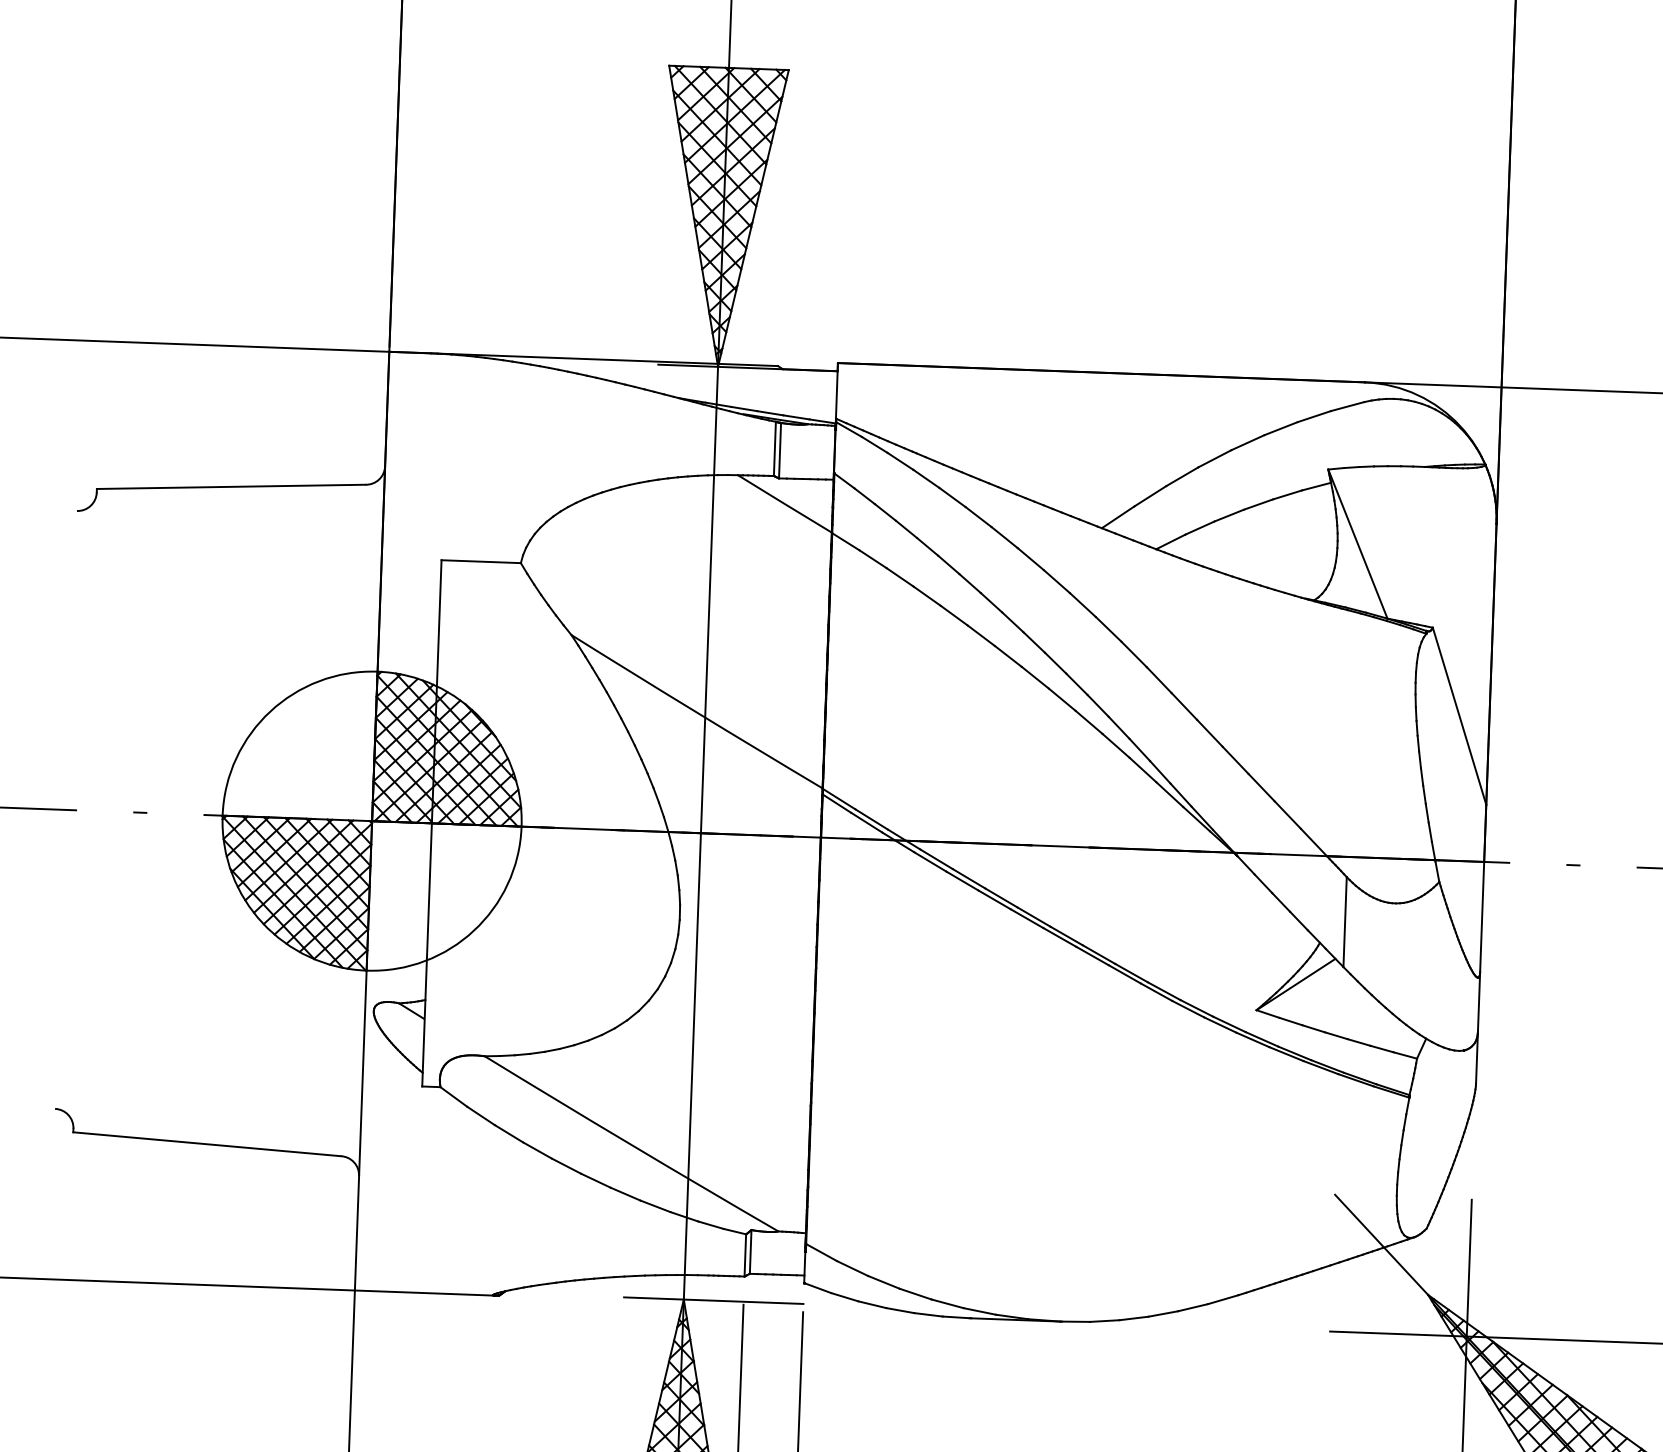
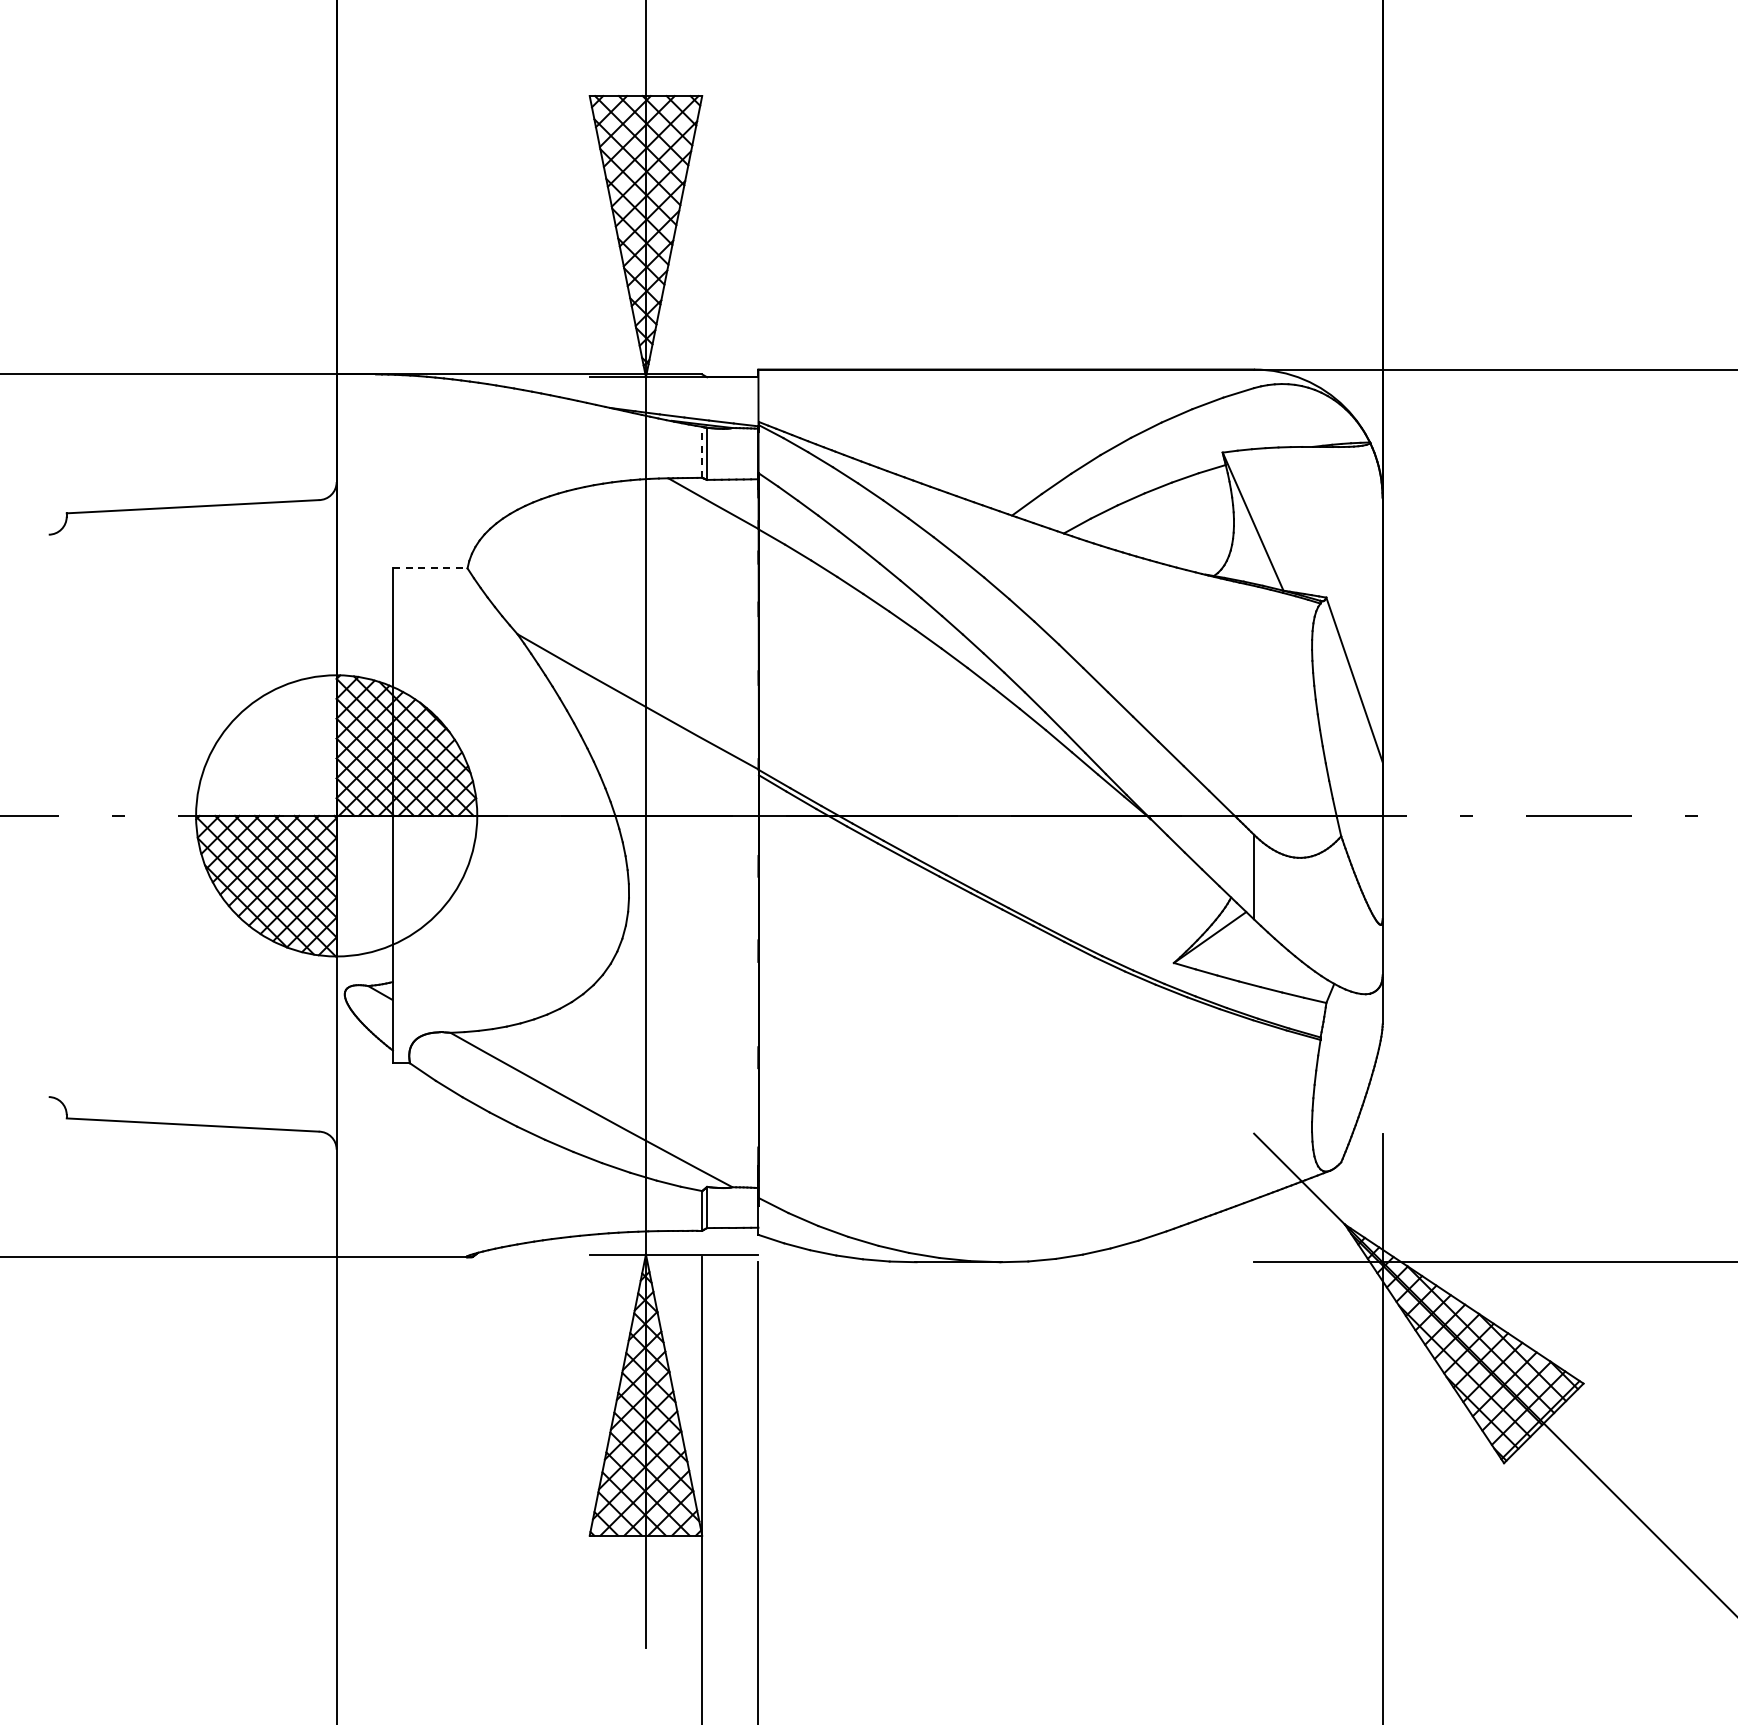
line: (775, 449) -> (702, 452), solid -> dashed
line: (481, 561) -> (430, 568), solid -> dashed

